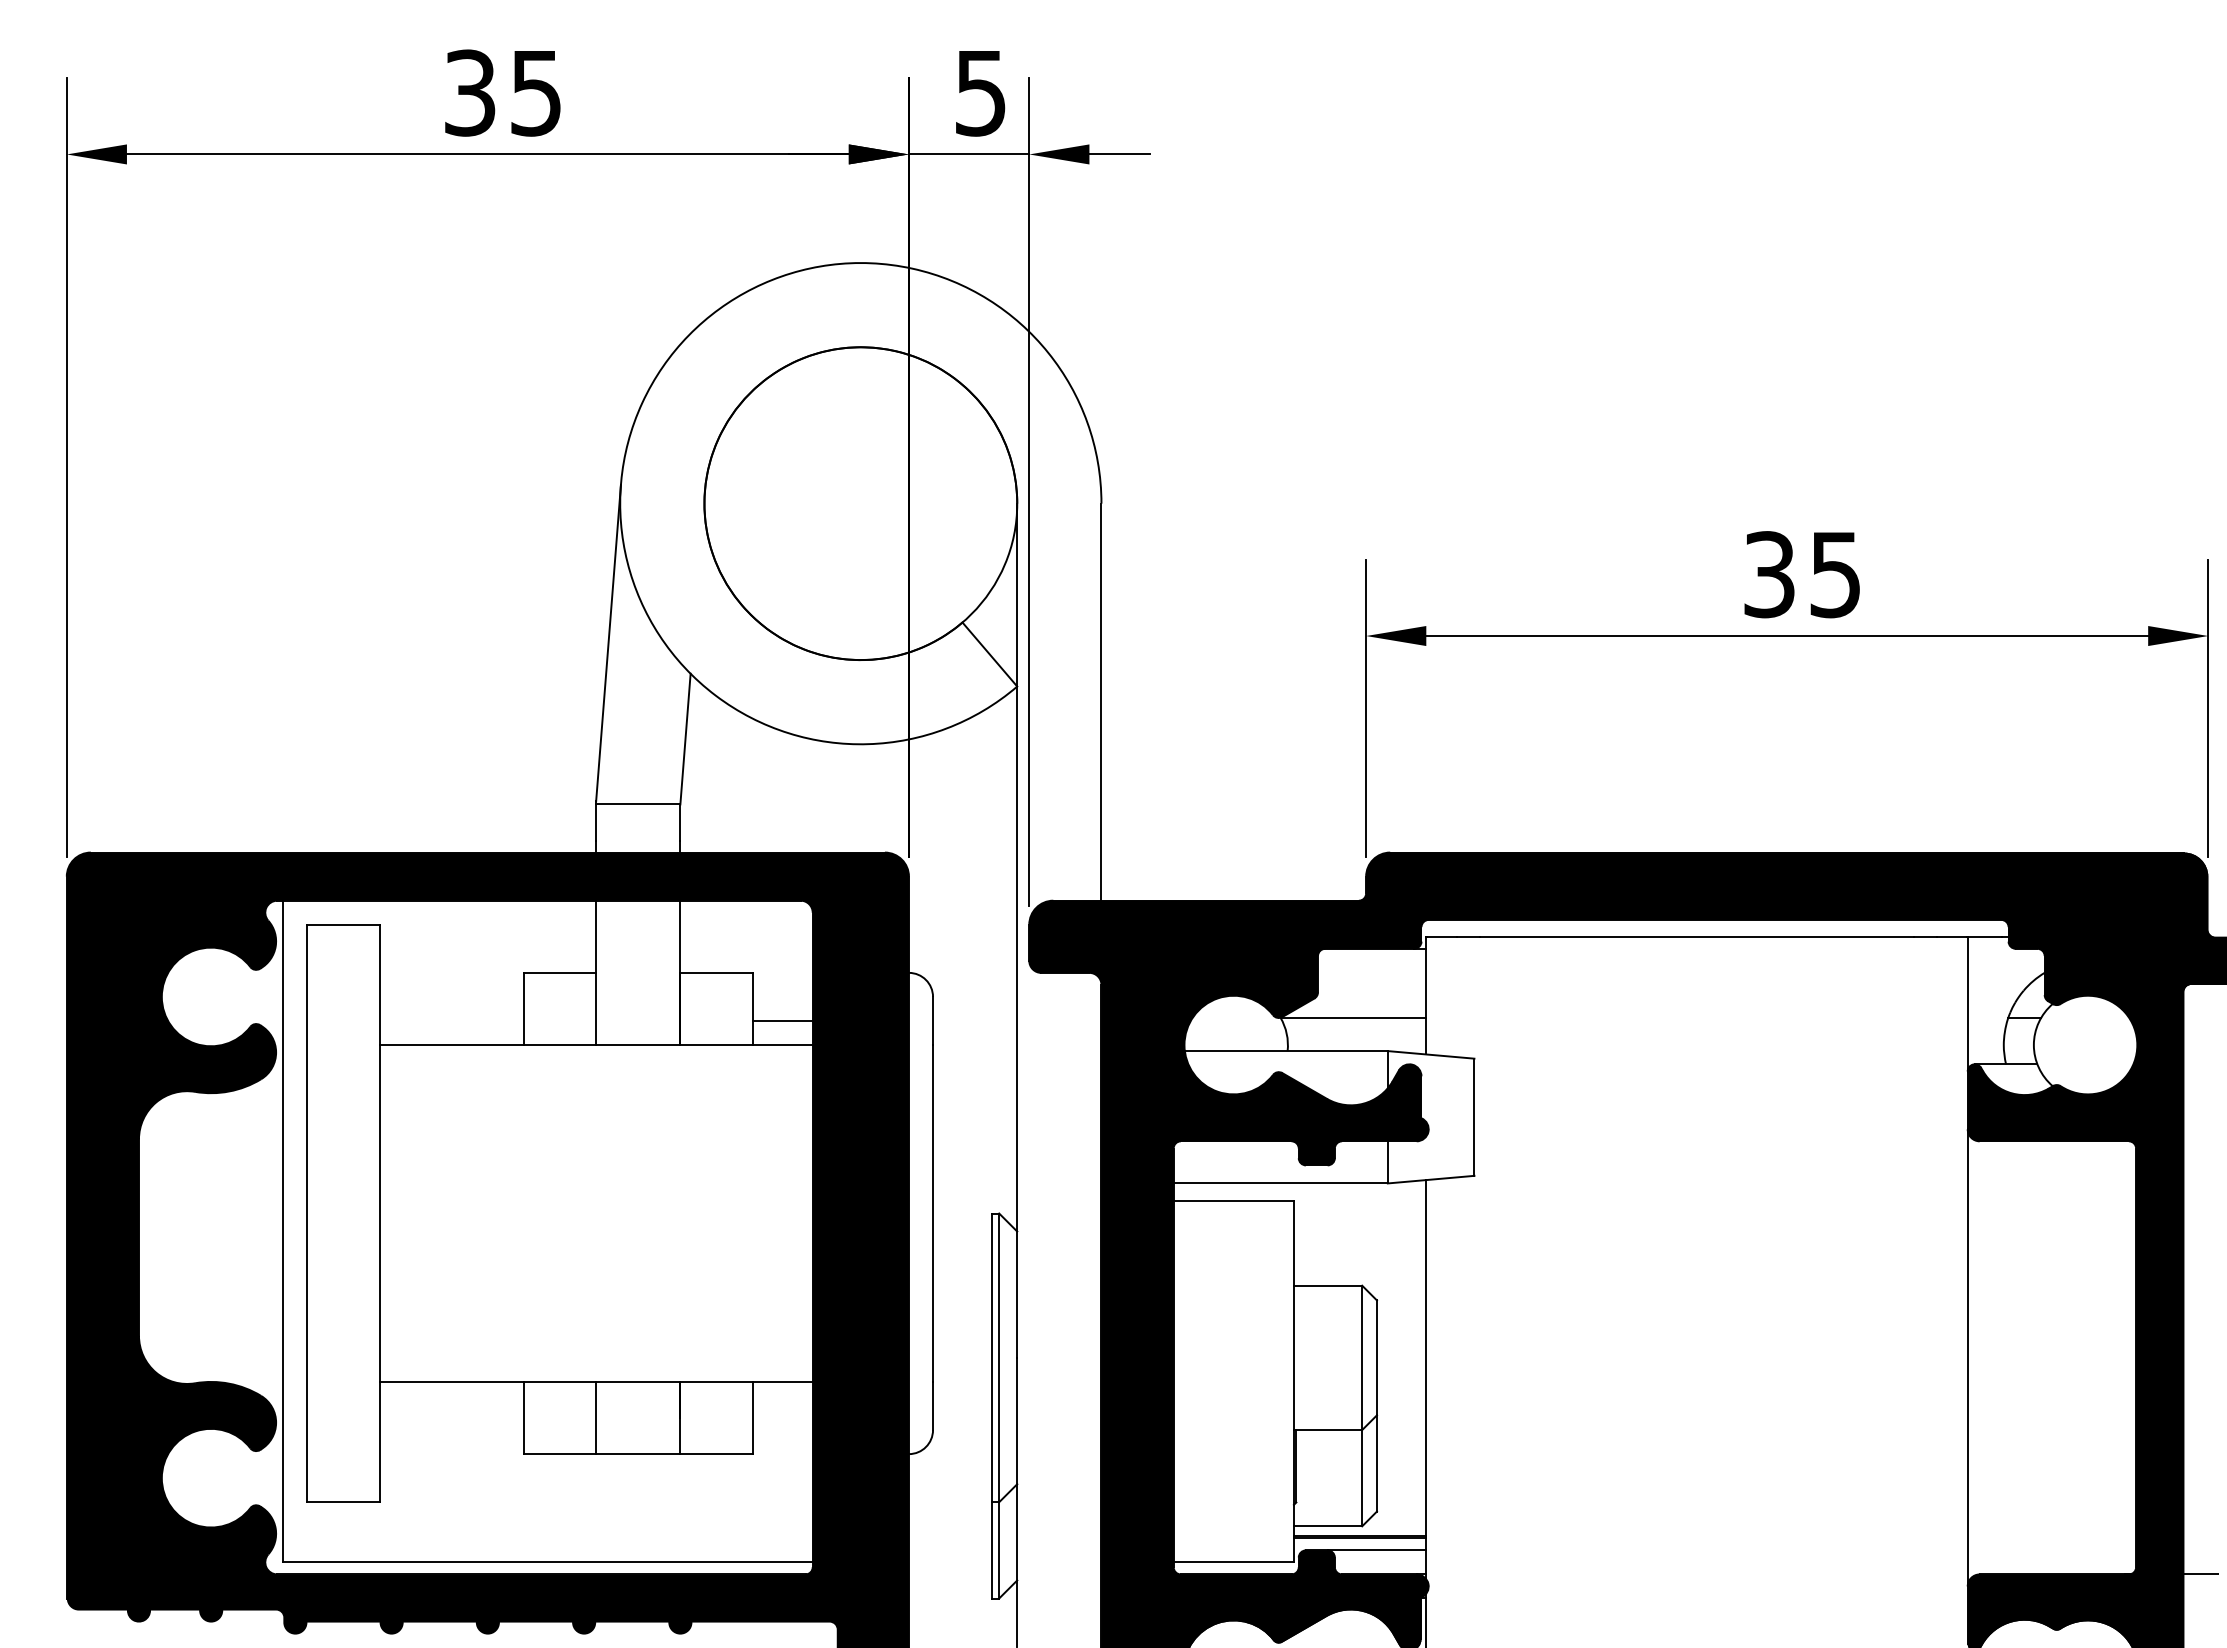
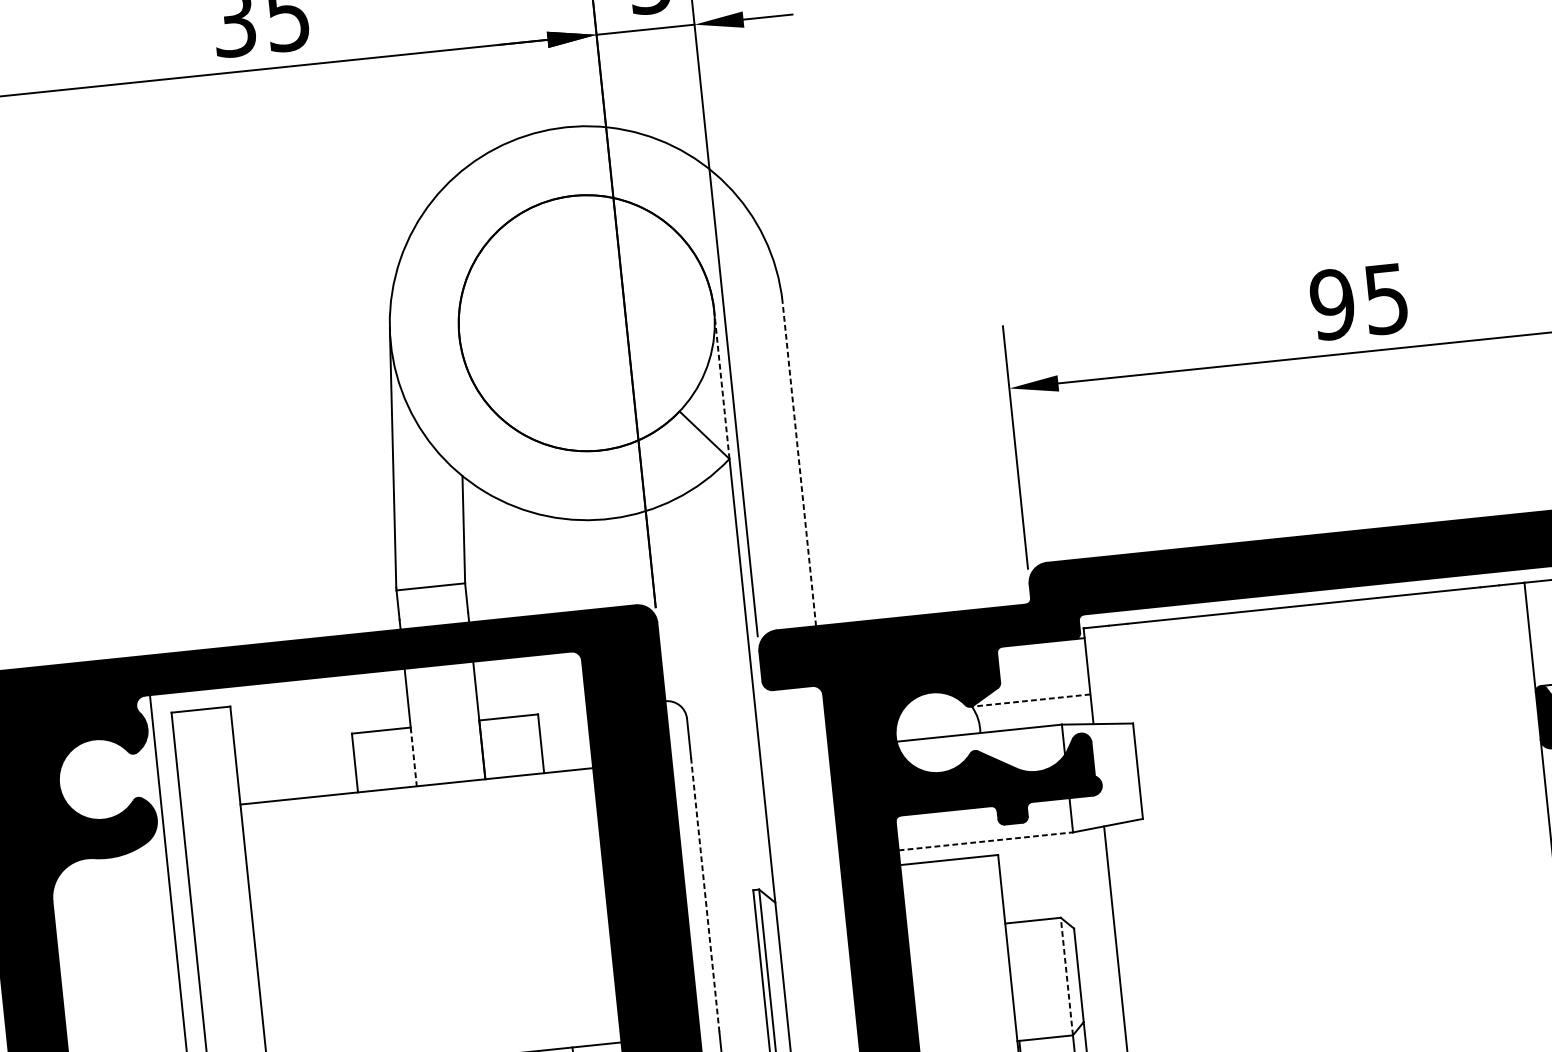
text: (1769, 574) -> (1332, 304), 35 -> 95
line: (1017, 595) -> (722, 384), solid -> dashed
line: (1101, 702) -> (799, 464), solid -> dashed
line: (596, 1009) -> (414, 757), solid -> dashed
line: (1353, 1018) -> (1031, 700), solid -> dashed
line: (782, 1021) -> (566, 751), removed
line: (1281, 1183) -> (986, 841), solid -> dashed
line: (933, 1213) -> (705, 895), solid -> dashed
line: (1362, 1357) -> (1067, 976), solid -> dashed

